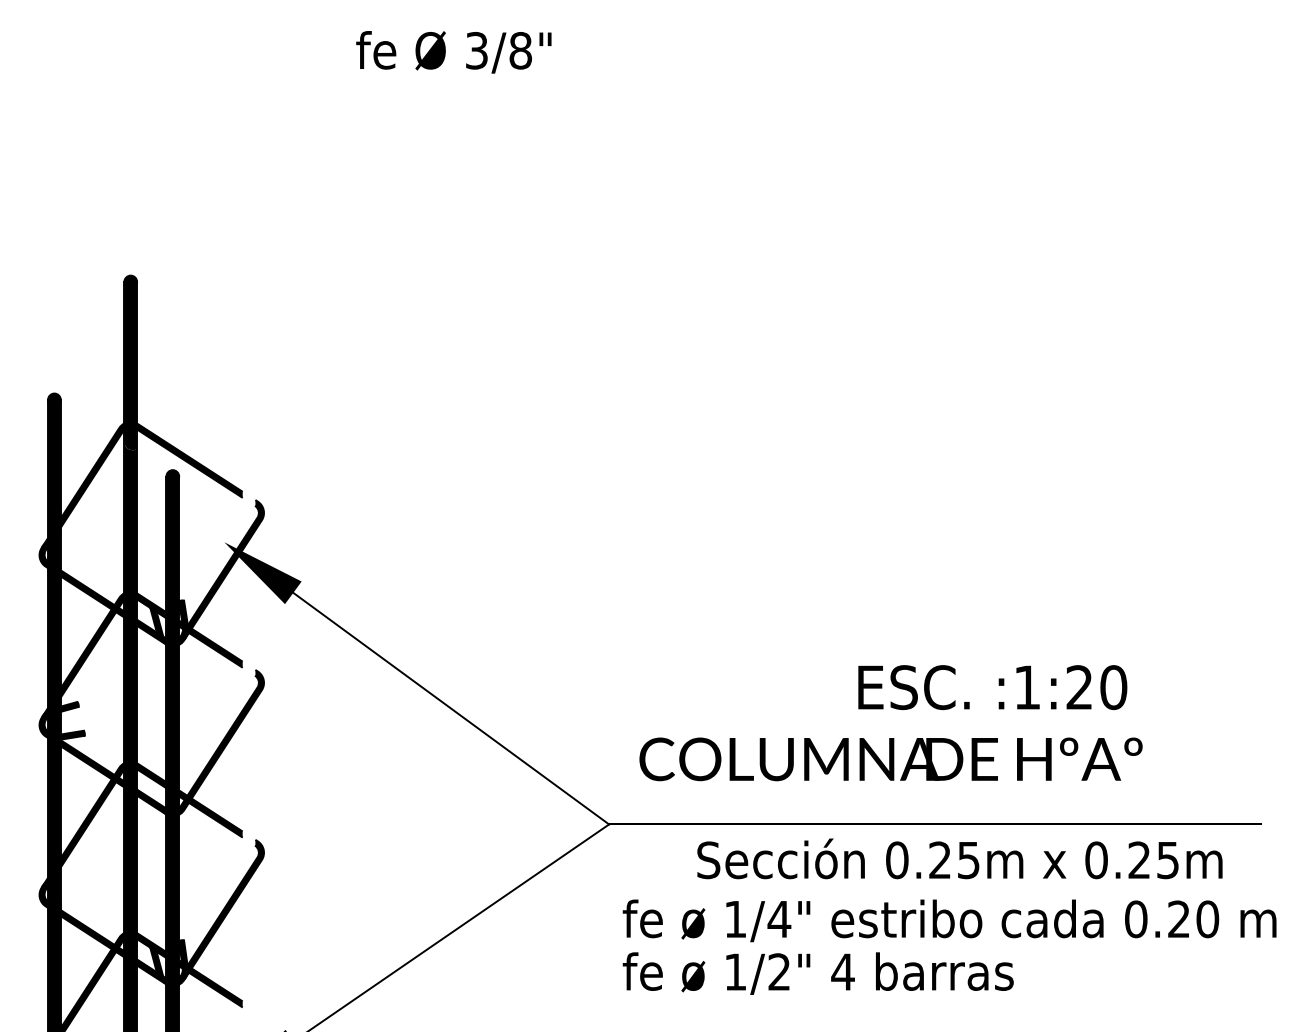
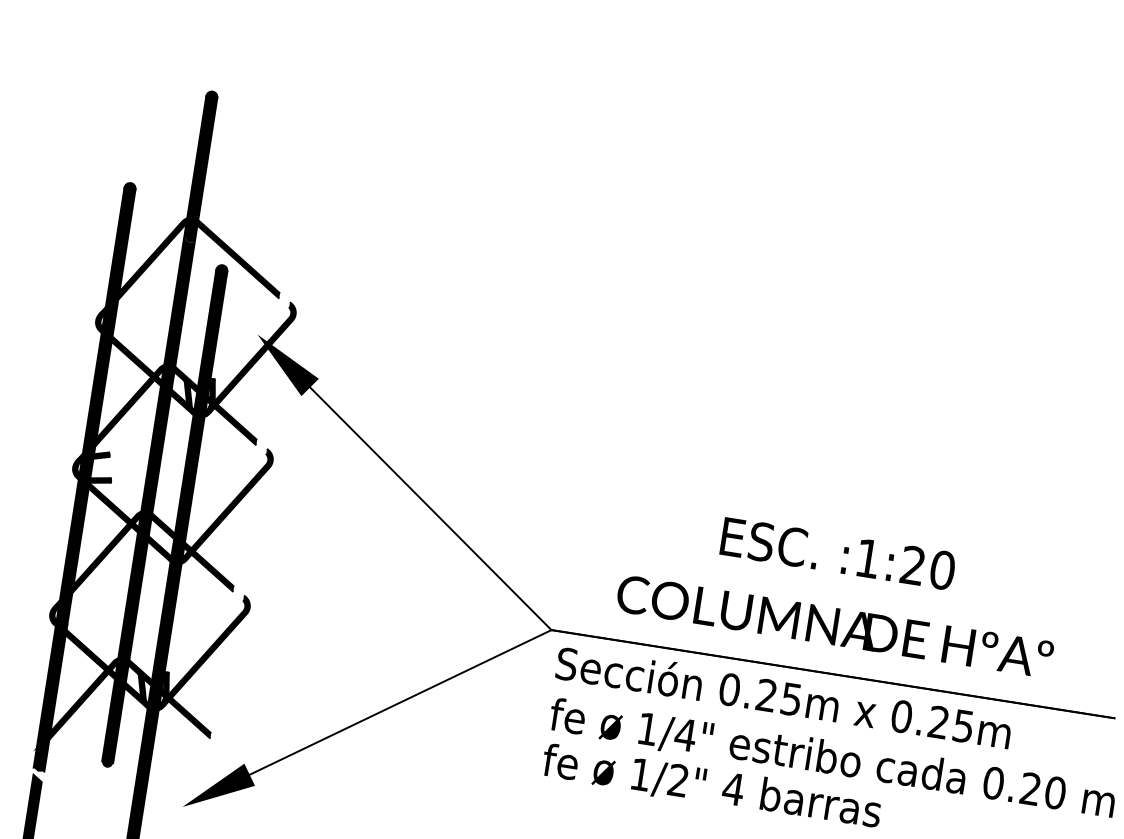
text: (992, 687) -> (837, 553), moved
text: (890, 759) -> (834, 626), moved
text: (959, 858) -> (783, 696), moved

